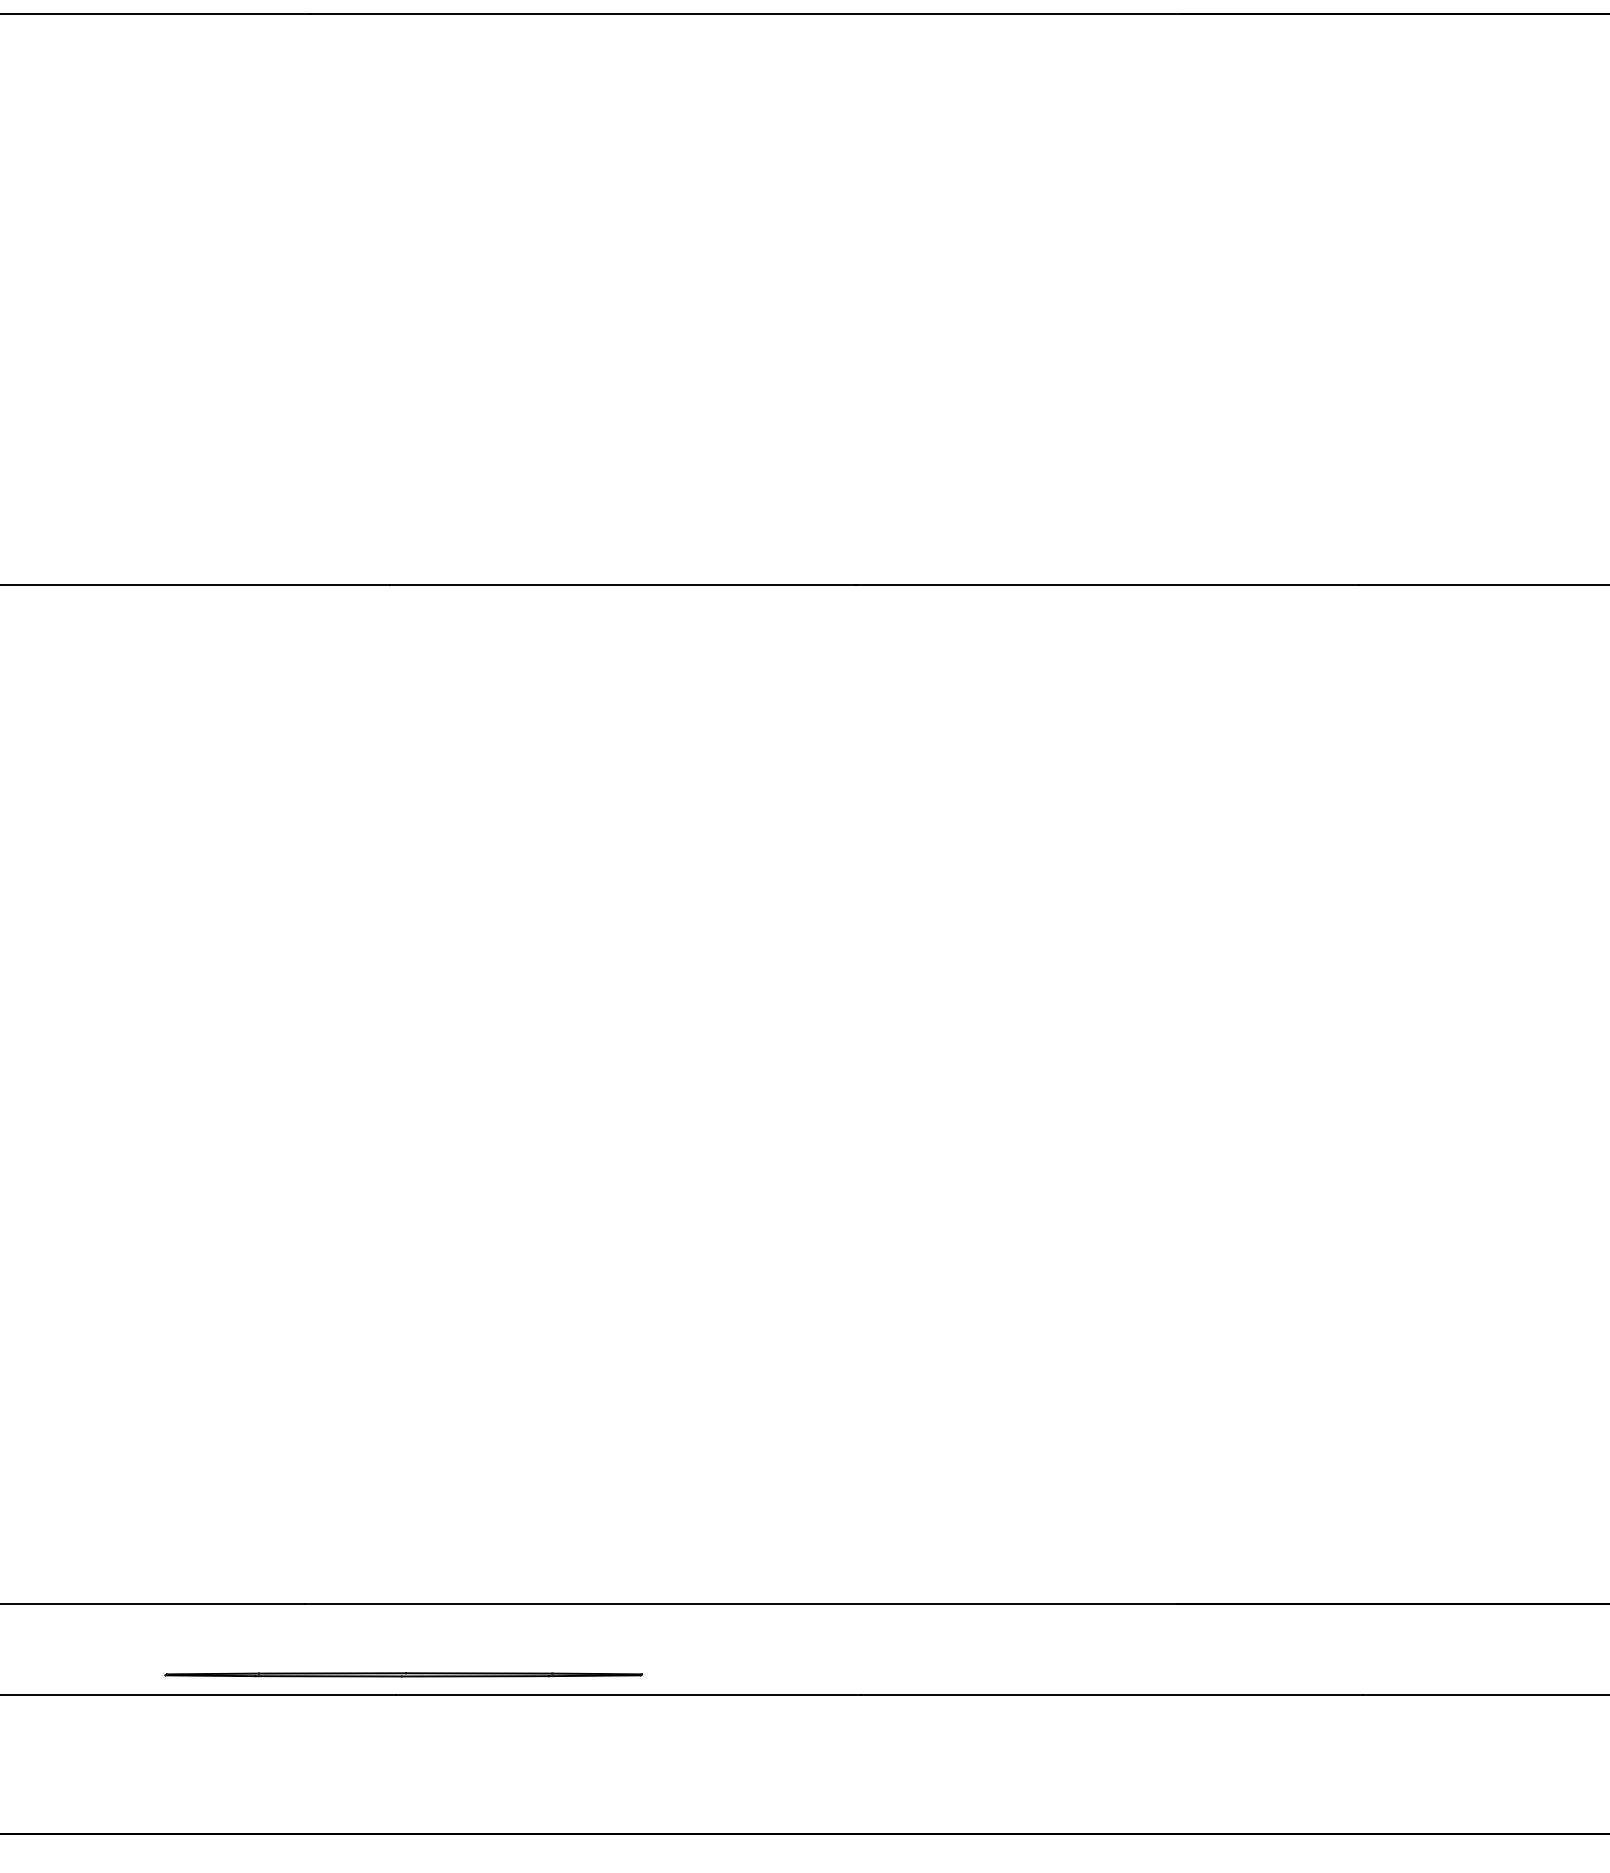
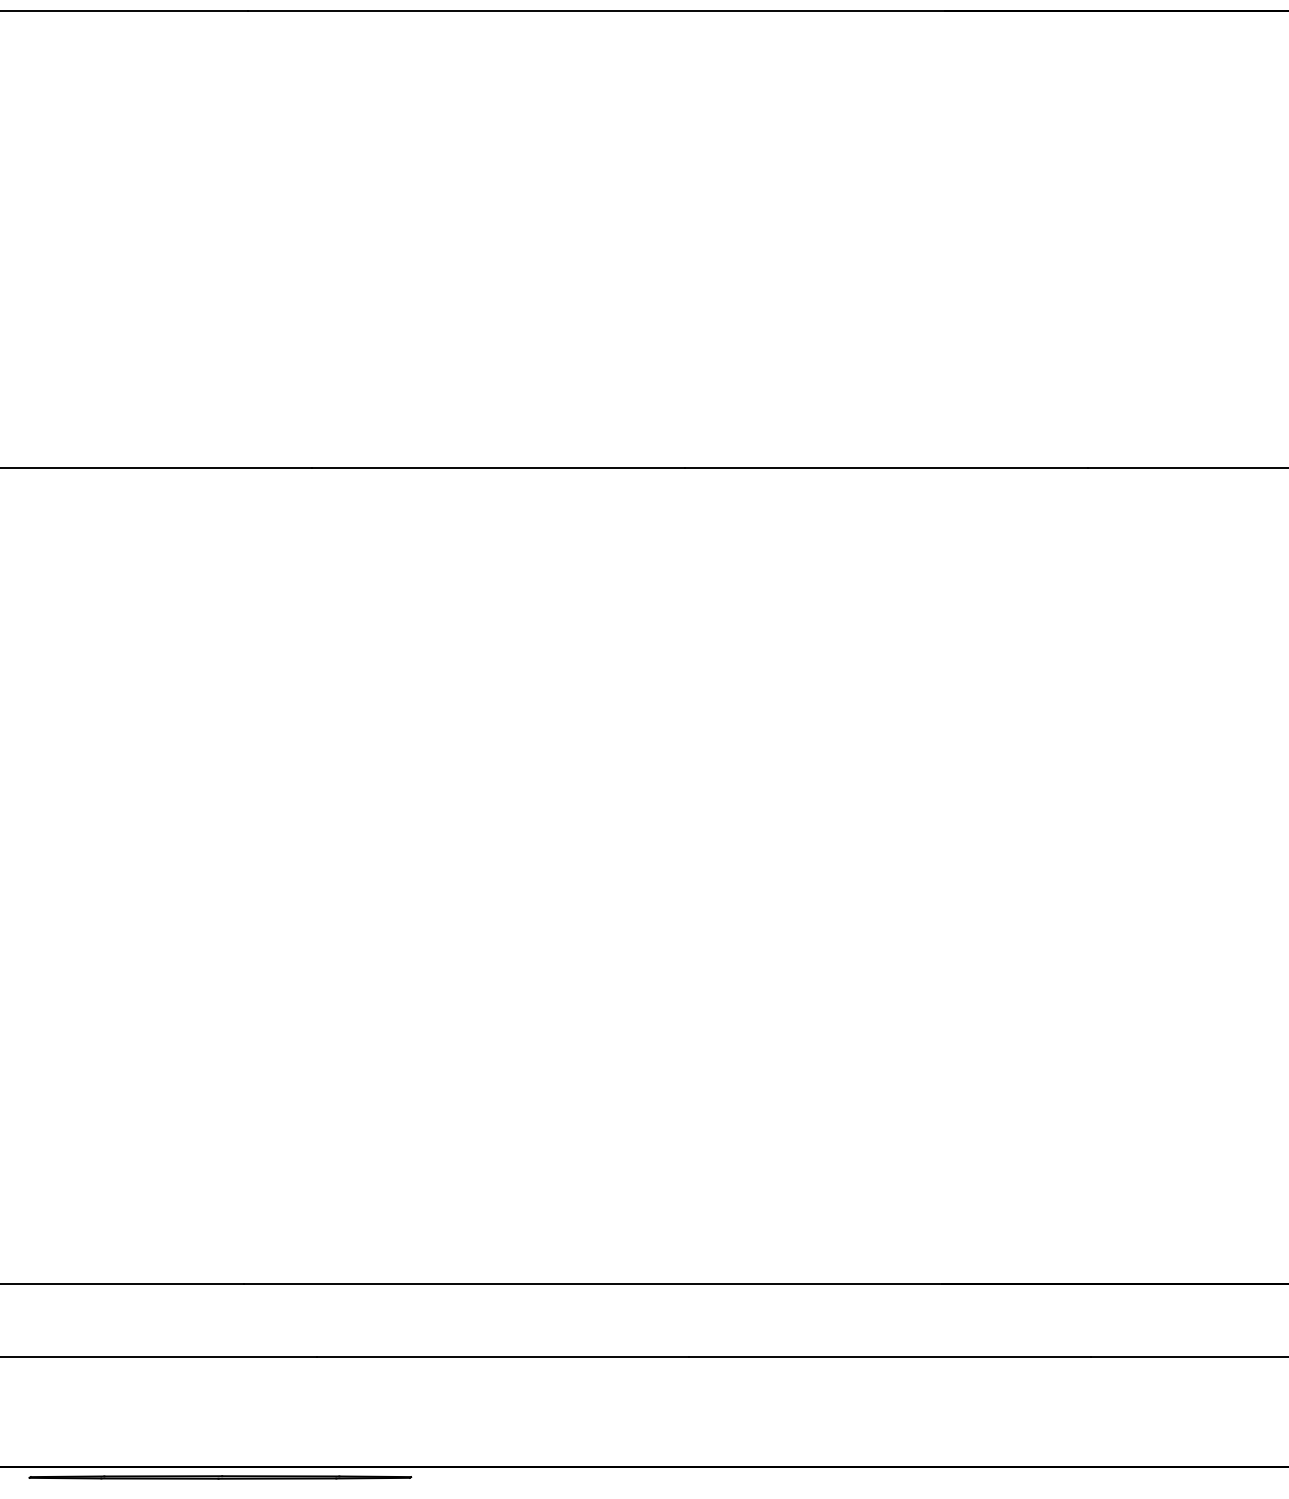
line: (403, 1674) -> (220, 1477), moved

